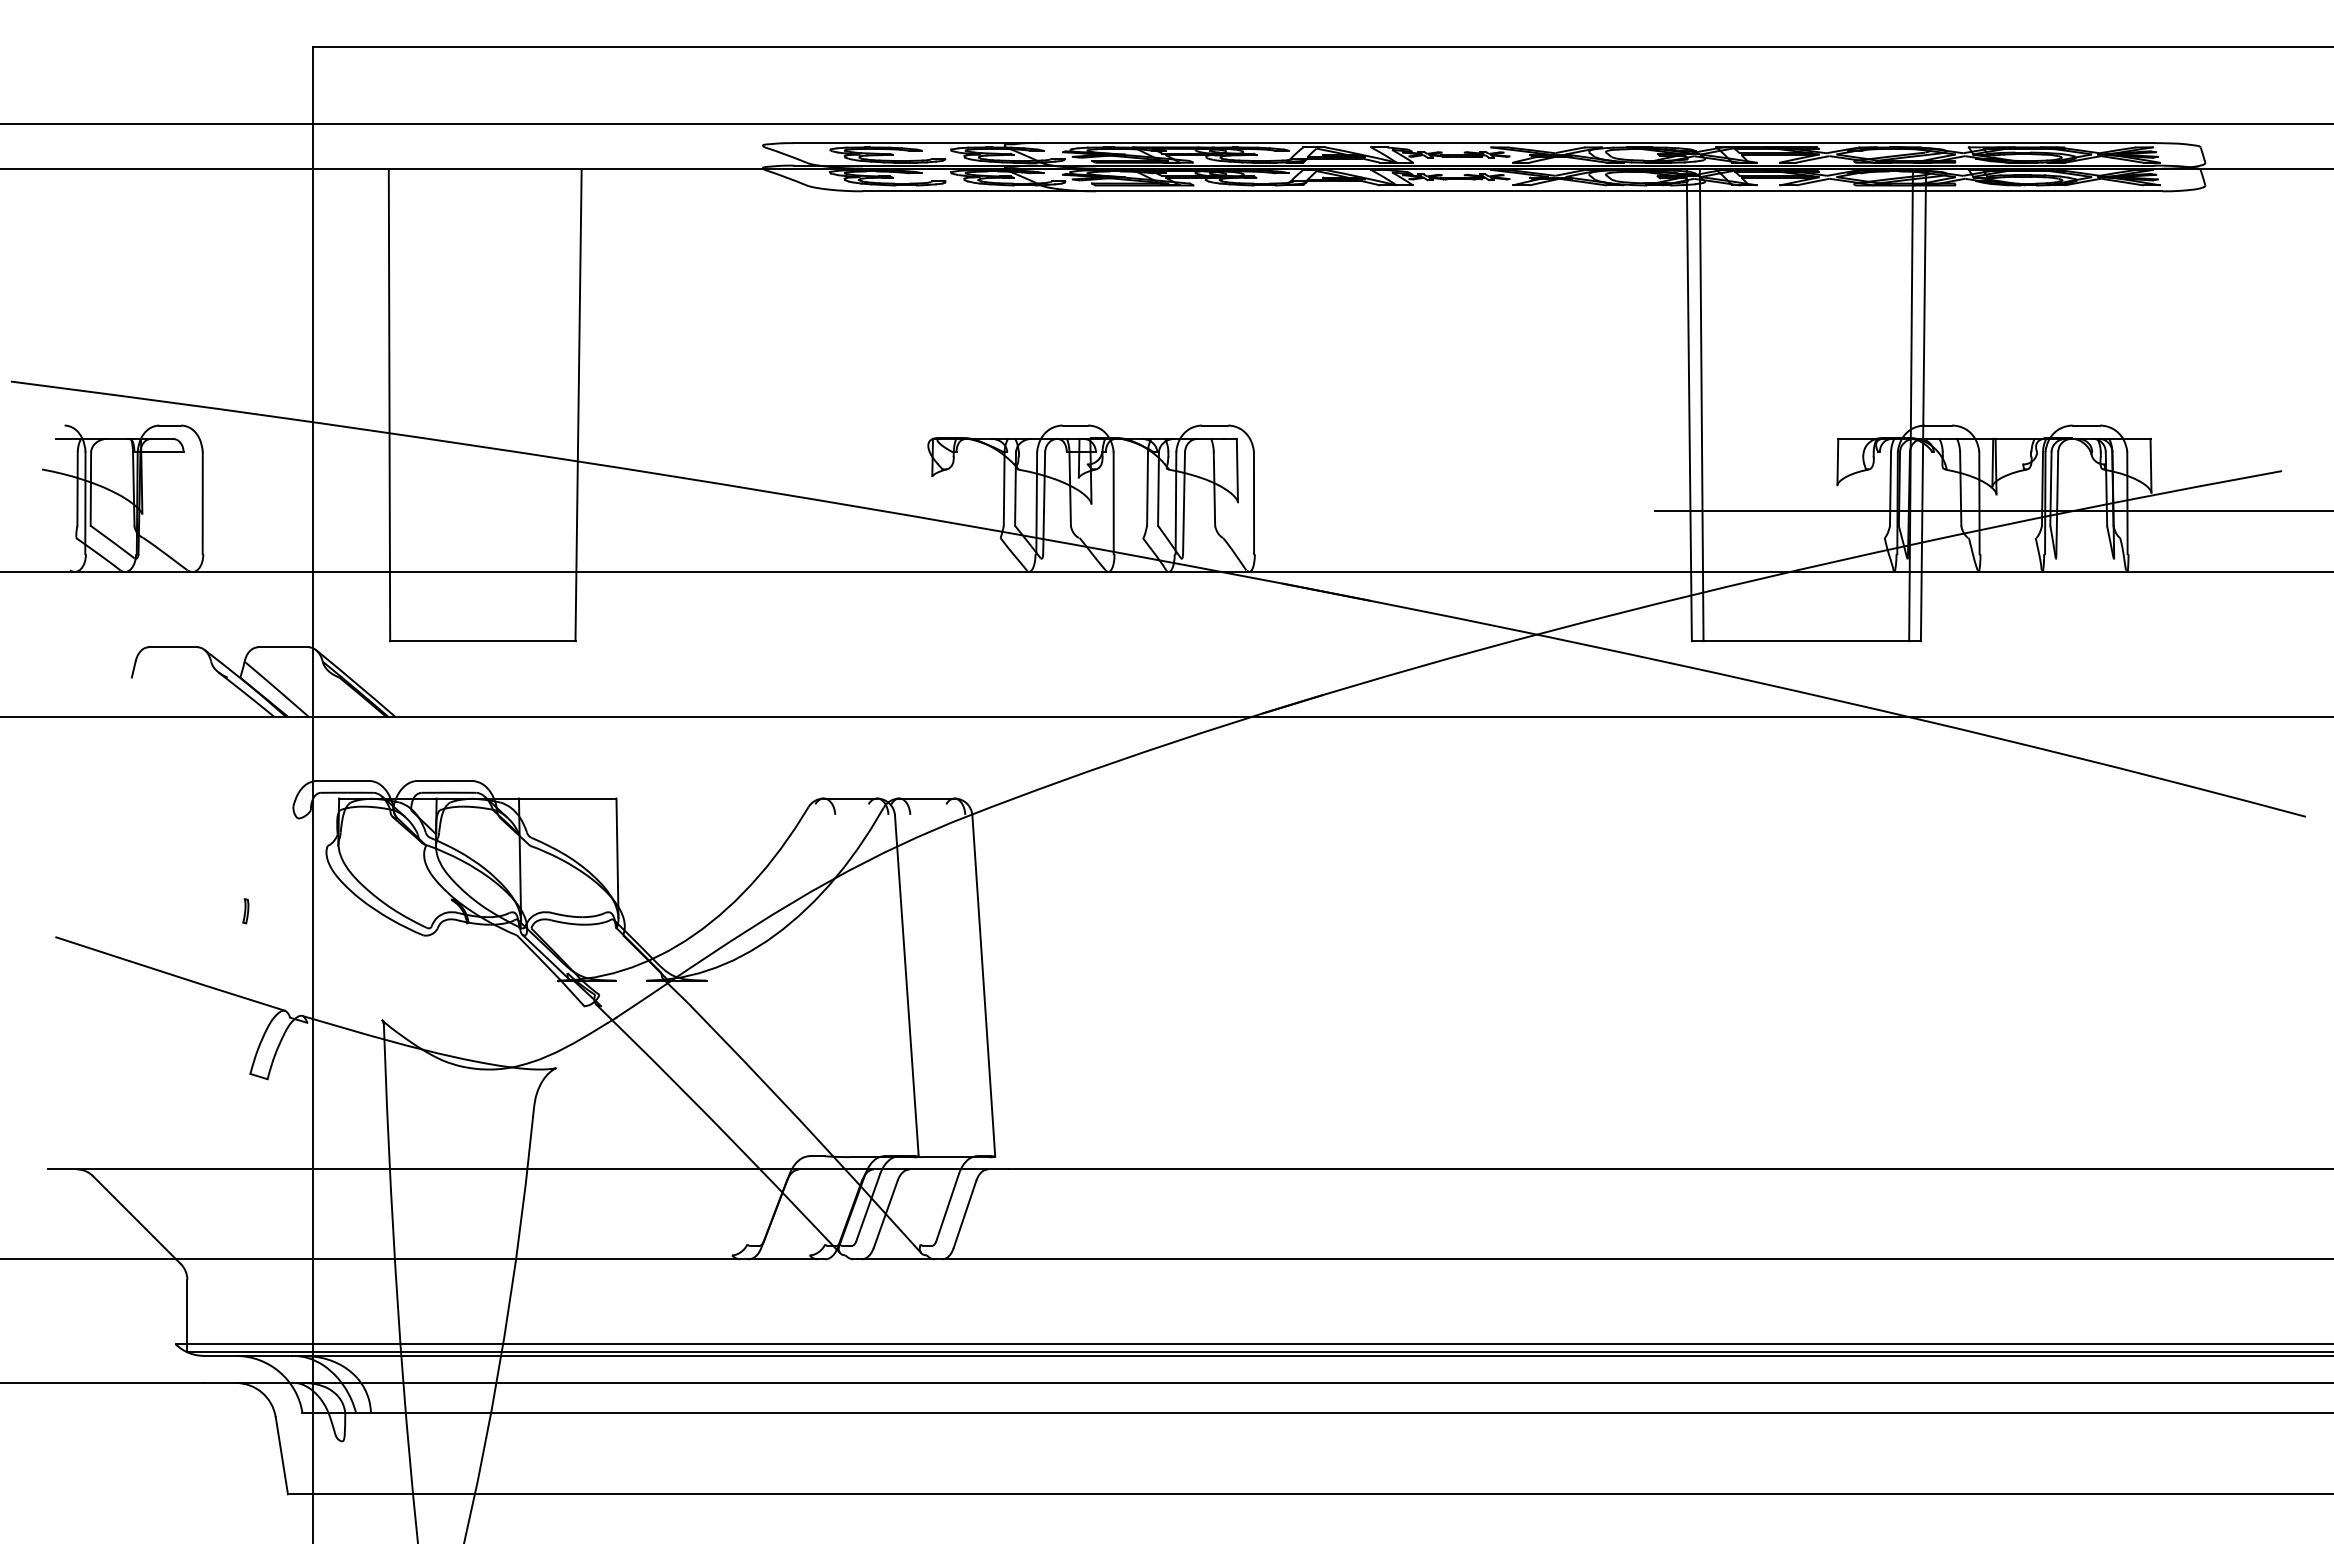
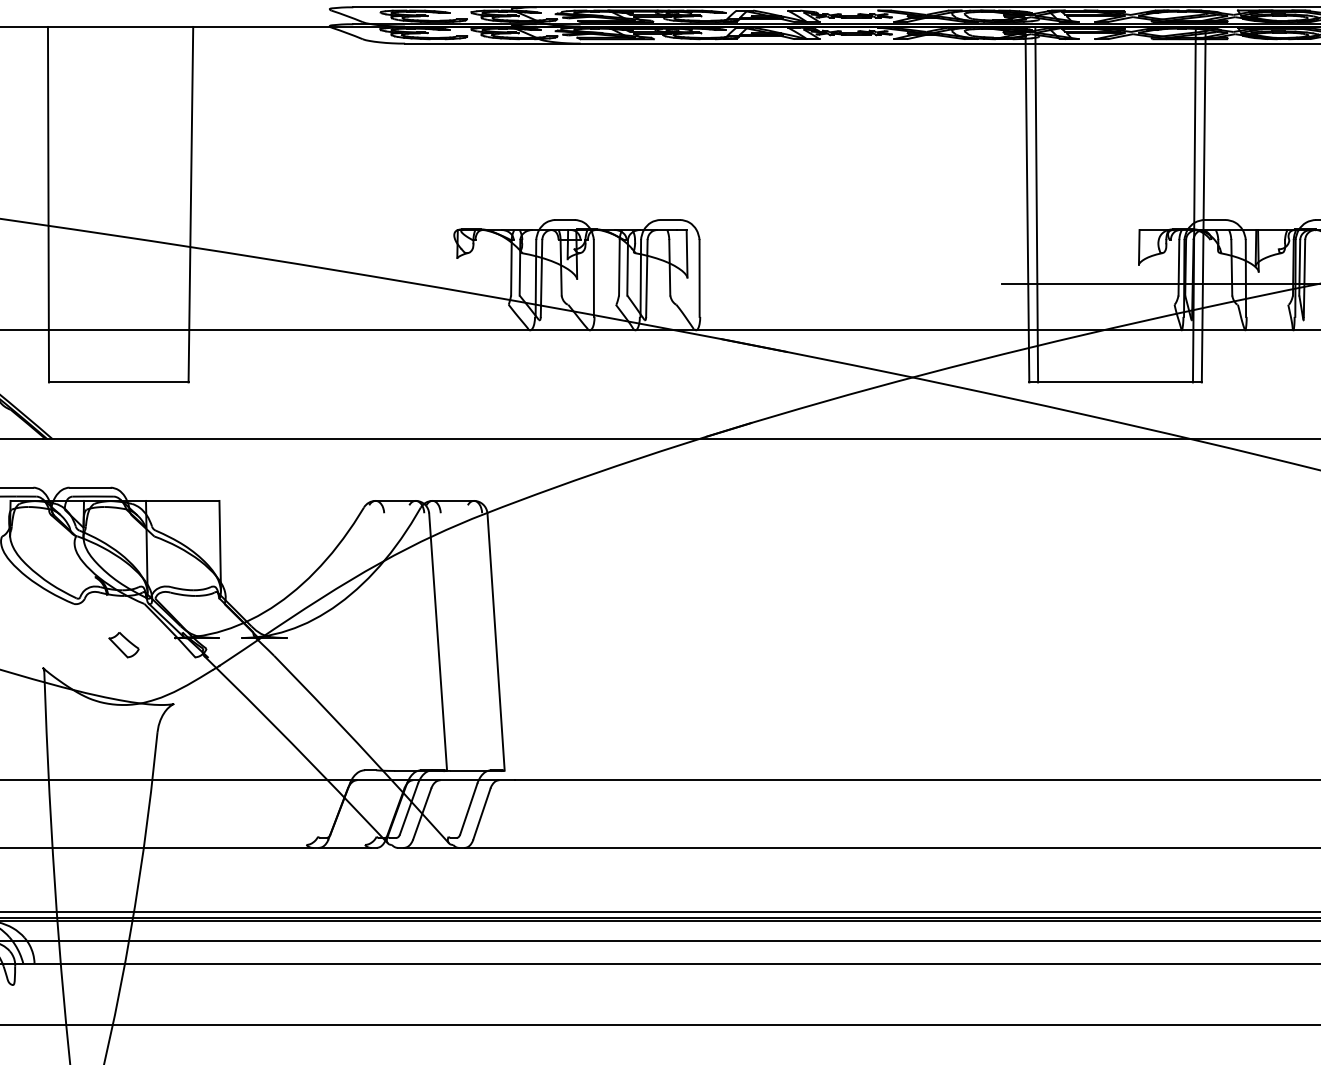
part: (489, 989) -> (123, 644), added

